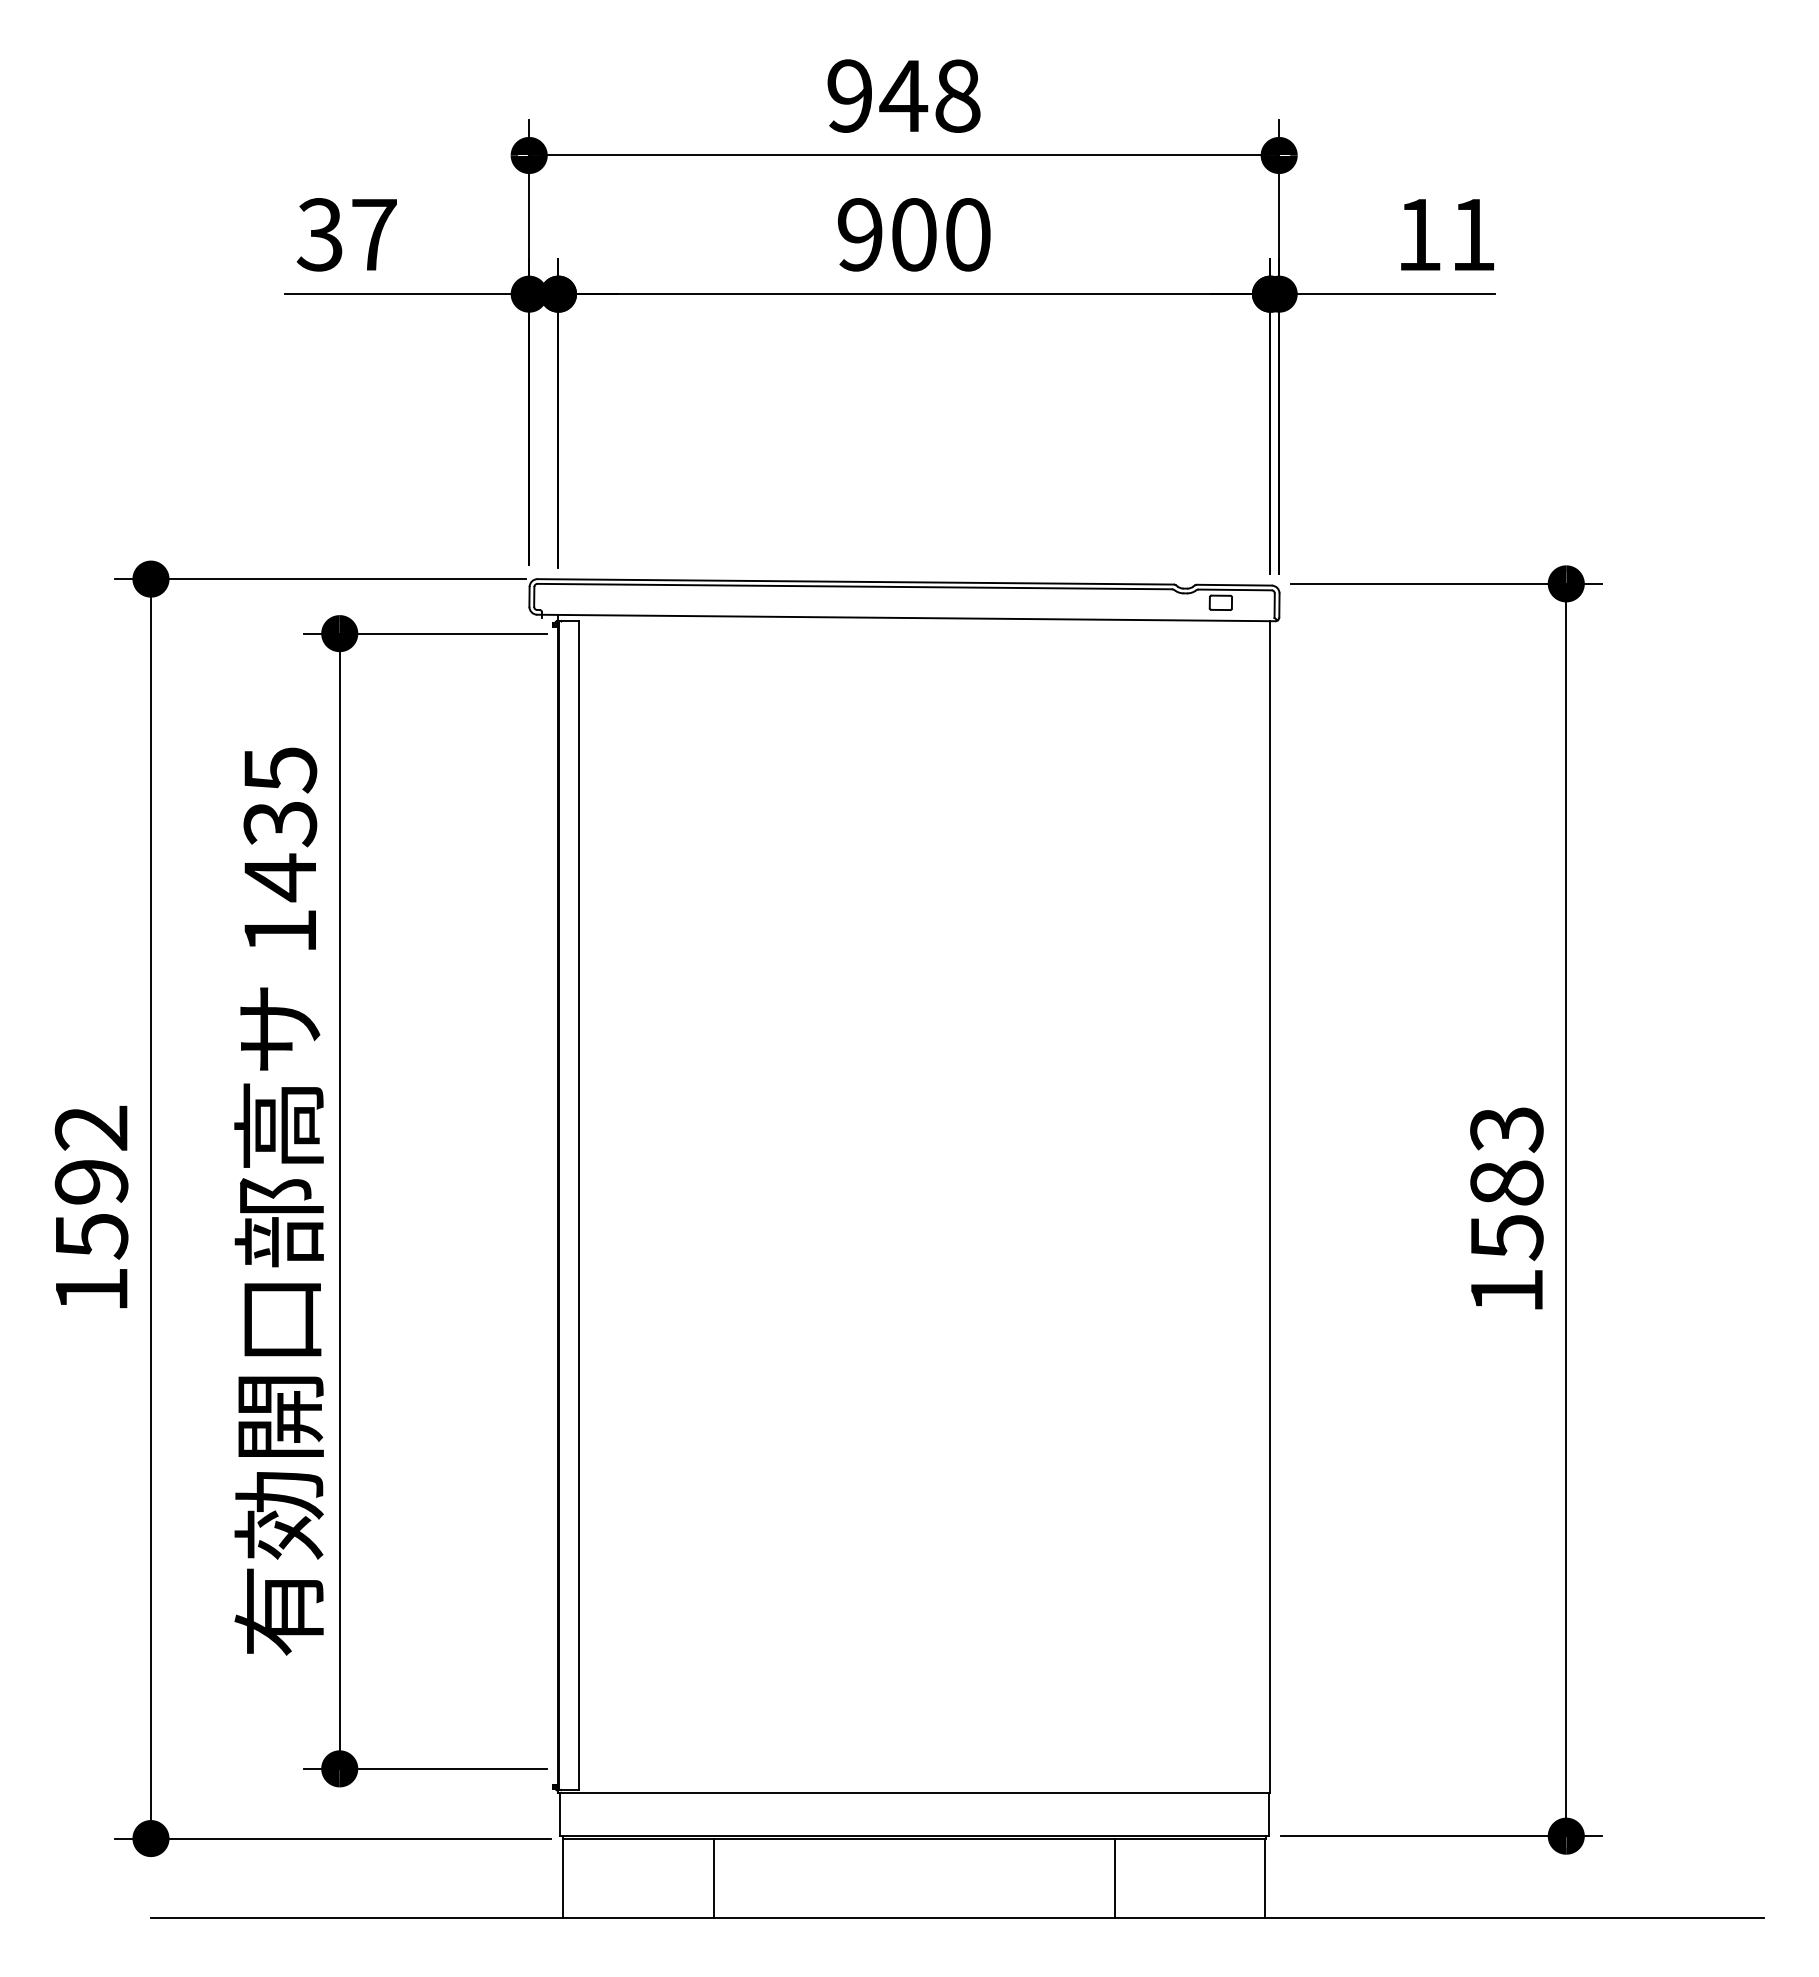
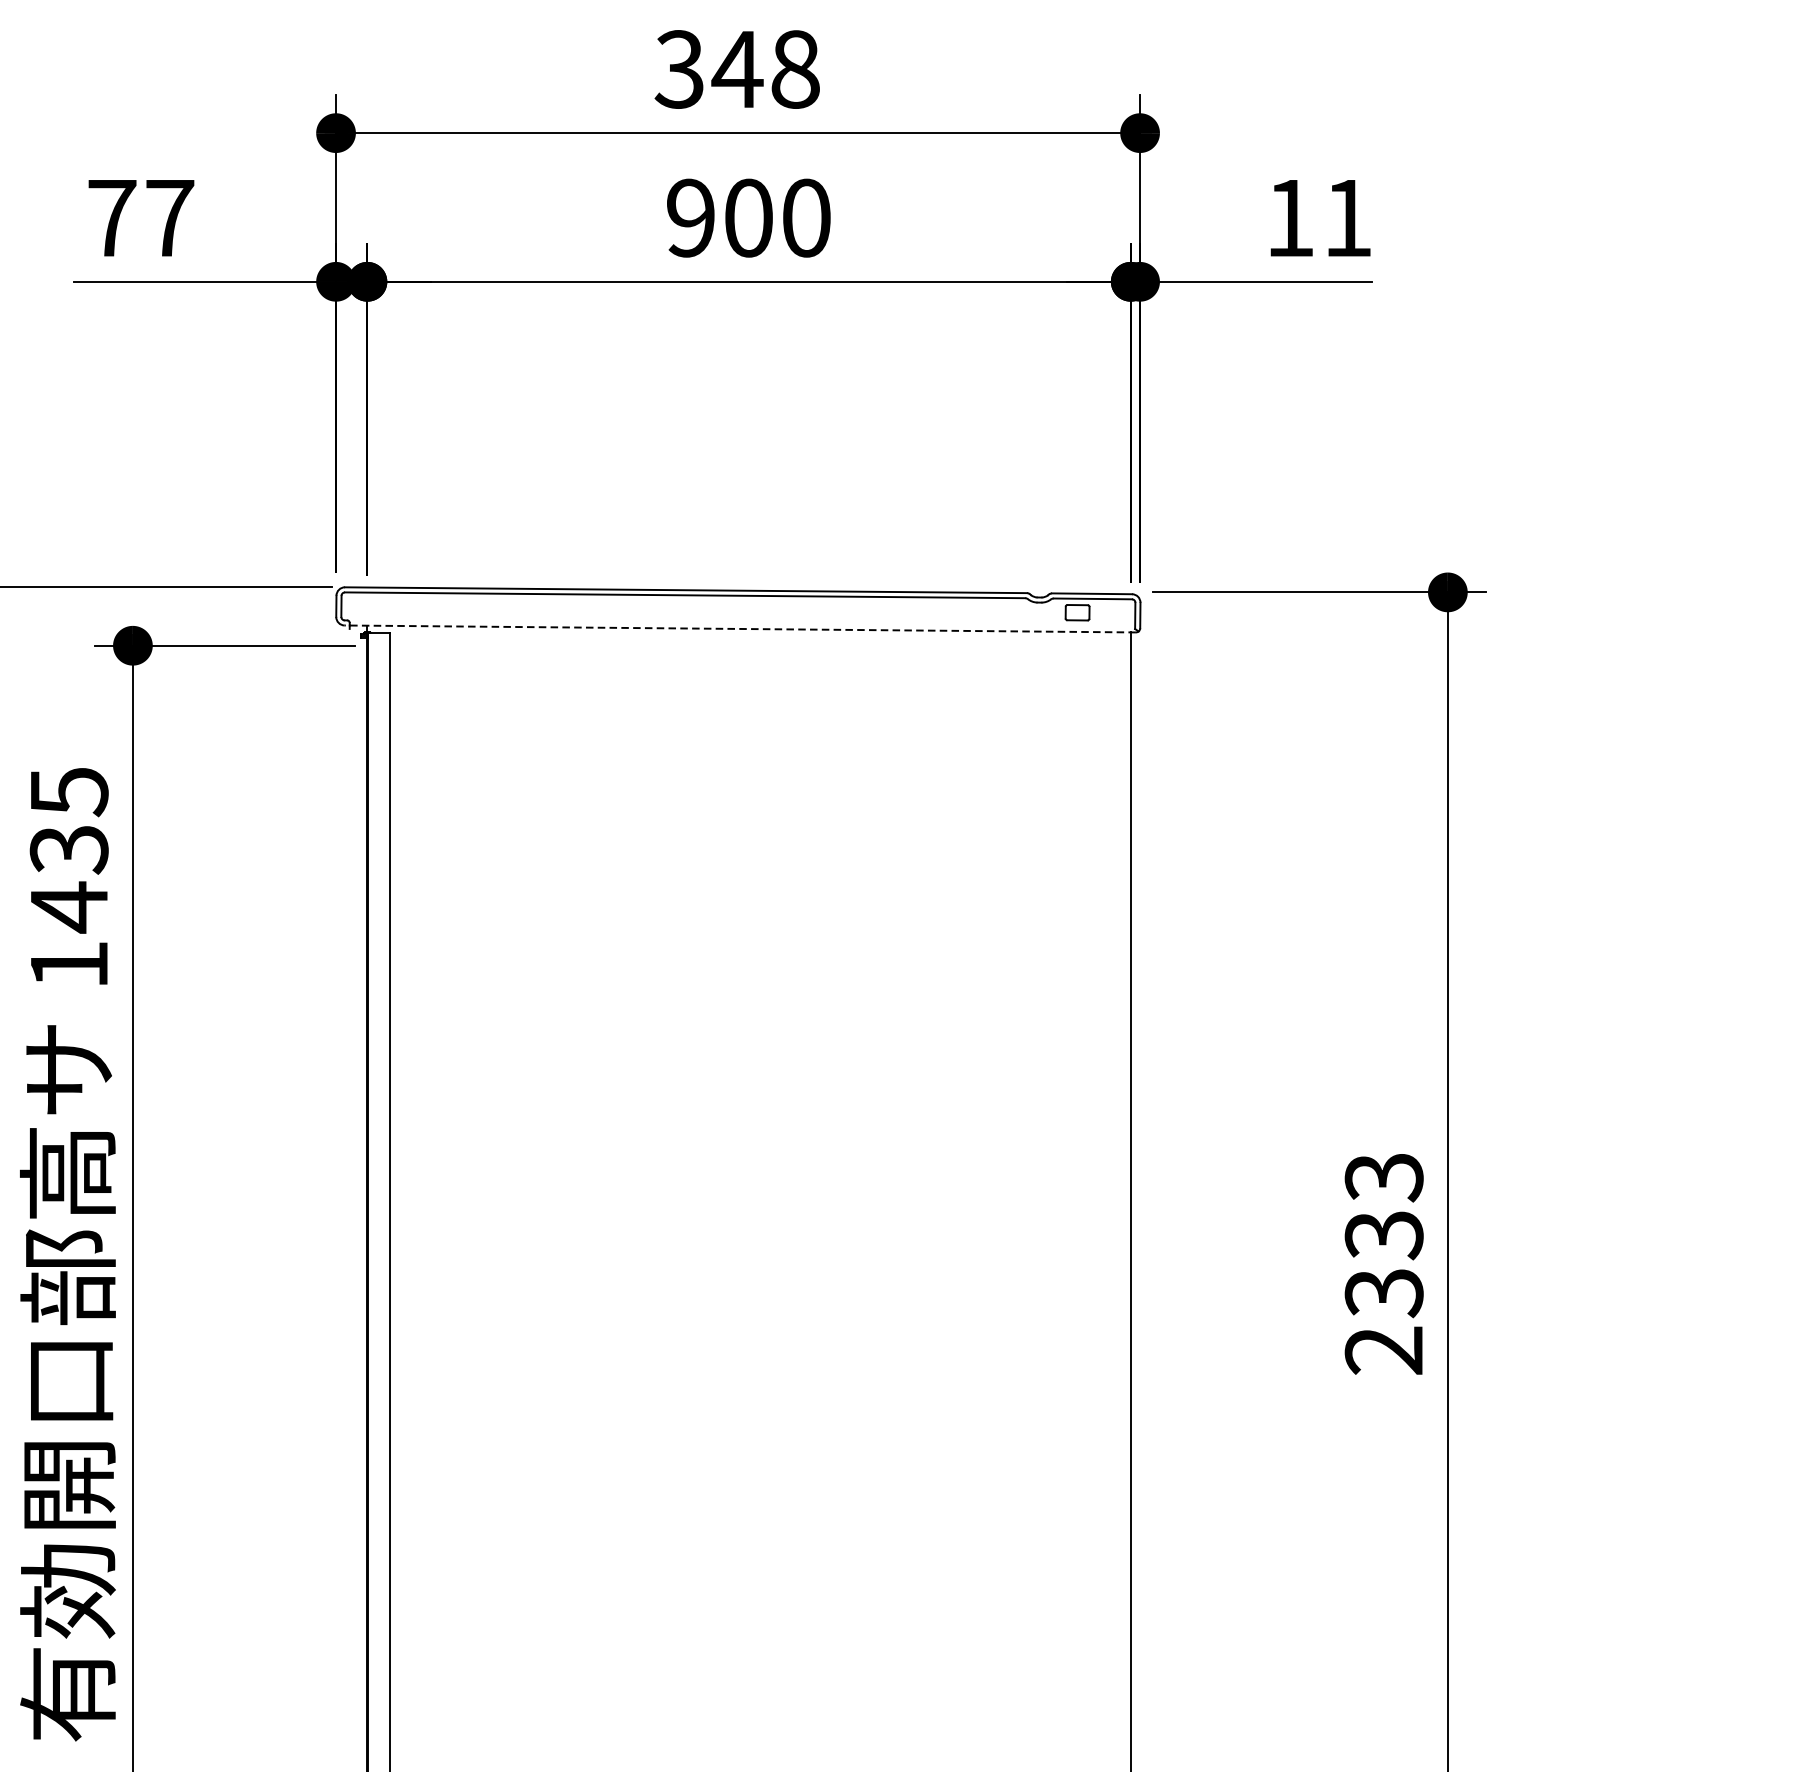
text: (848, 95) -> (678, 68), 948 -> 348
text: (319, 234) -> (111, 217), 37 -> 77
line: (905, 617) -> (739, 628), solid -> dashed
text: (1506, 1236) -> (1383, 1292), 1583 -> 2333

